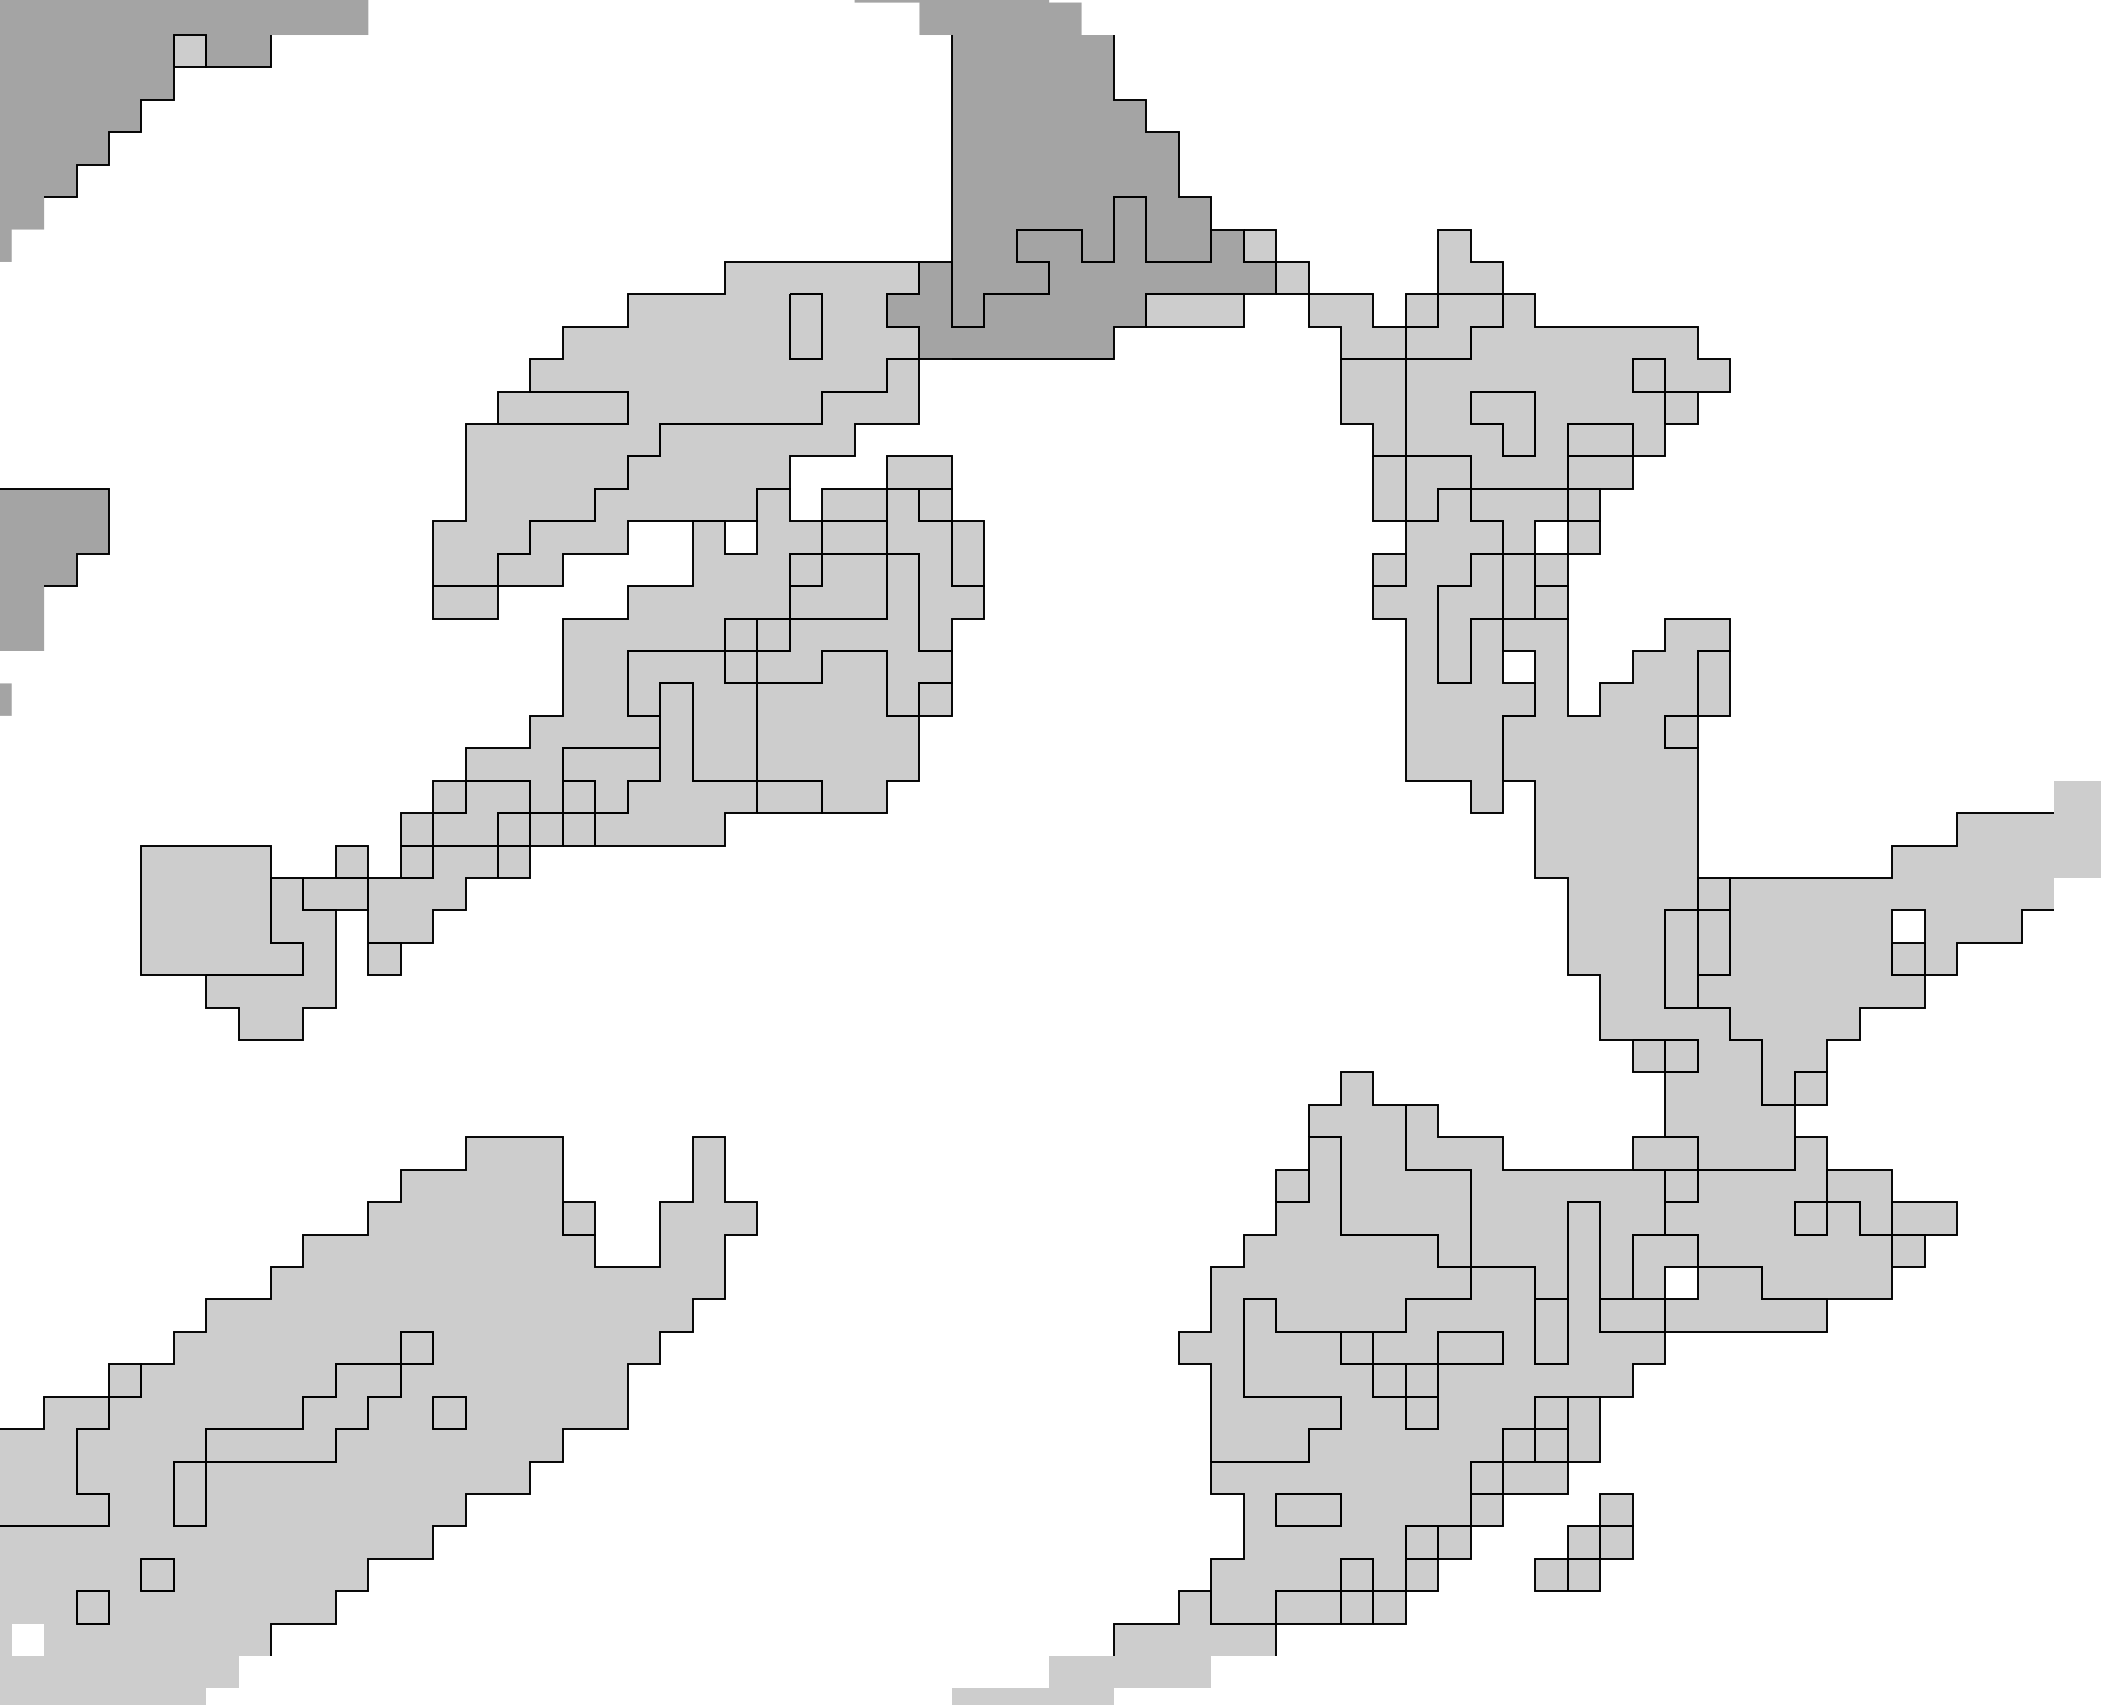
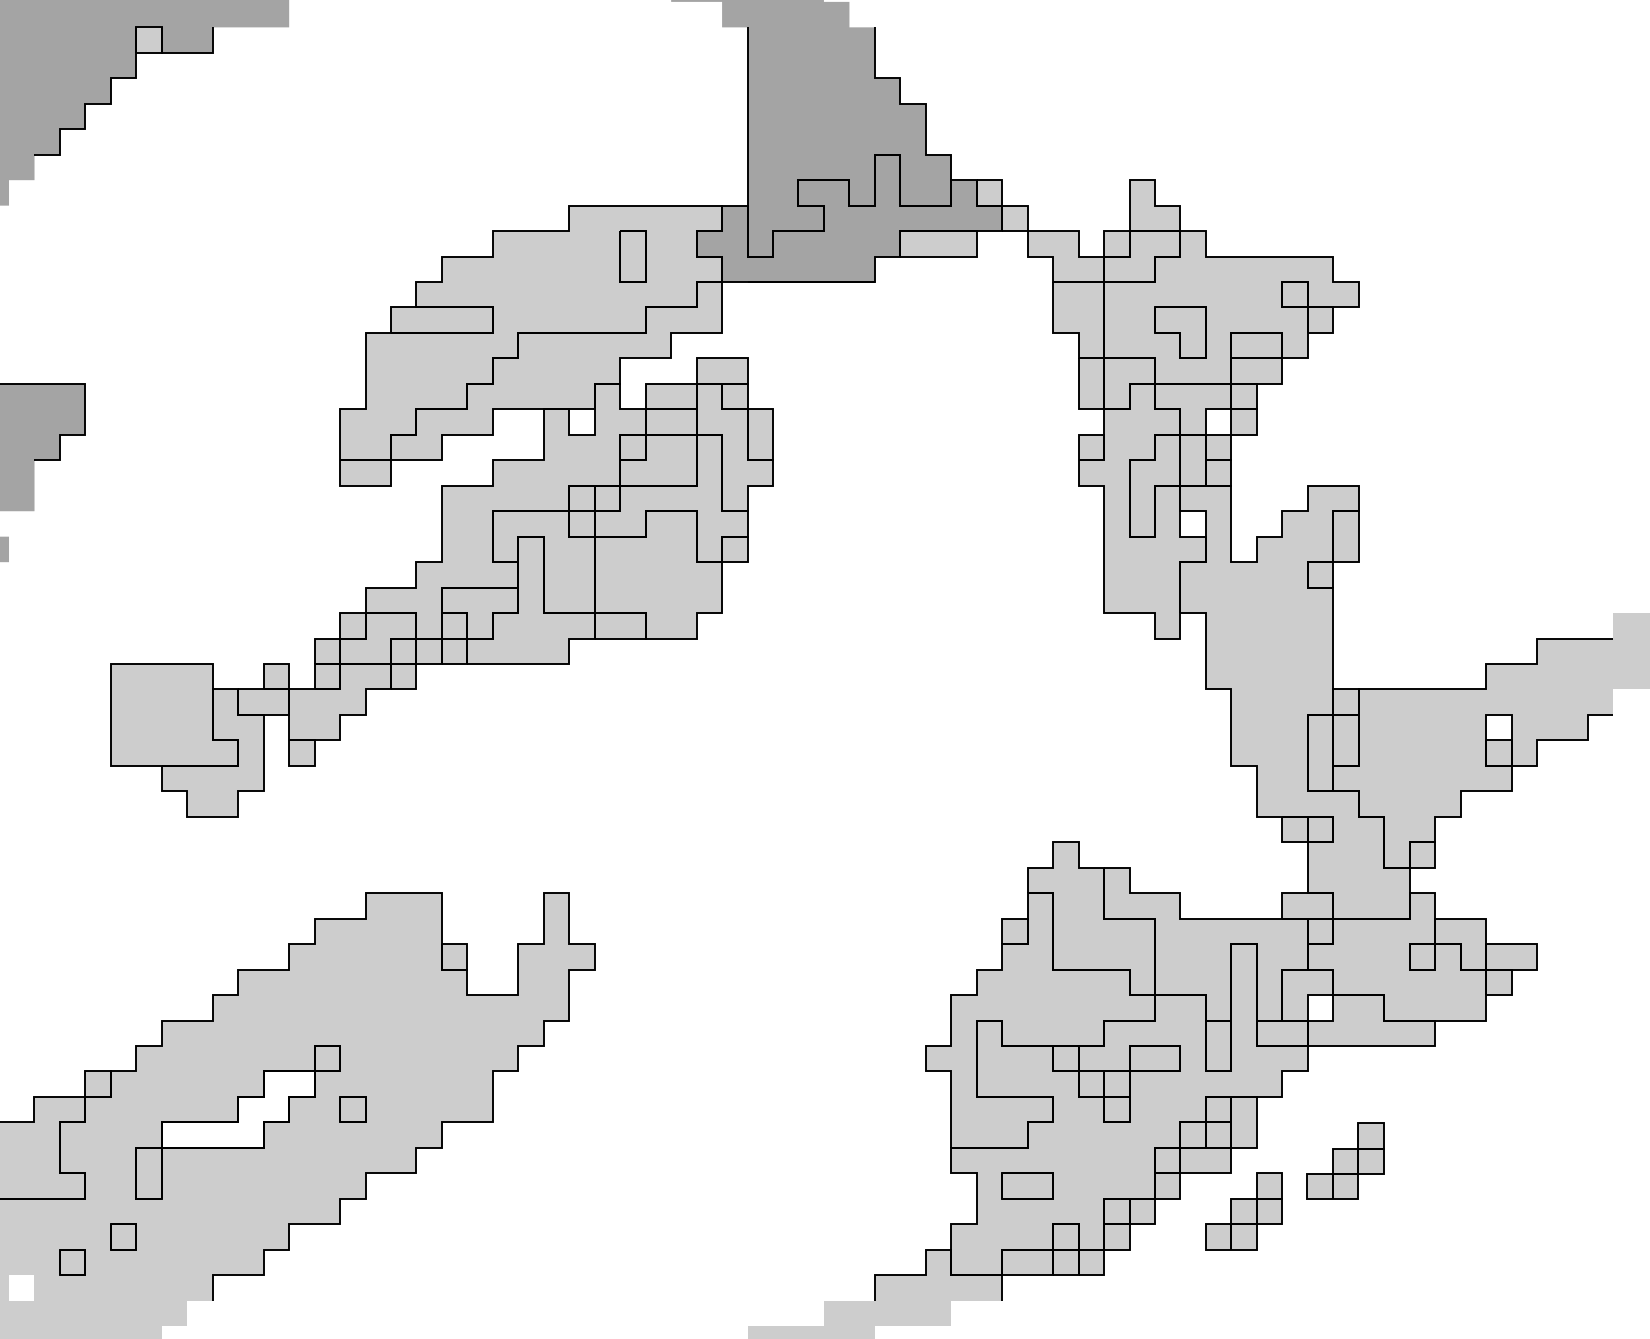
fill: (303, 1412) -> (238, 1109), removed
part: (1712, 1478) -> (1345, 1161), added

